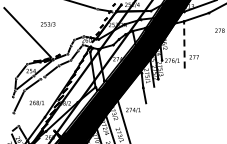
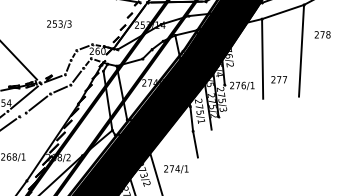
text: (48, 24) -> (59, 24), moved
line: (206, 40) -> (299, 51), added
line: (184, 44) -> (262, 58), dashed -> solid

